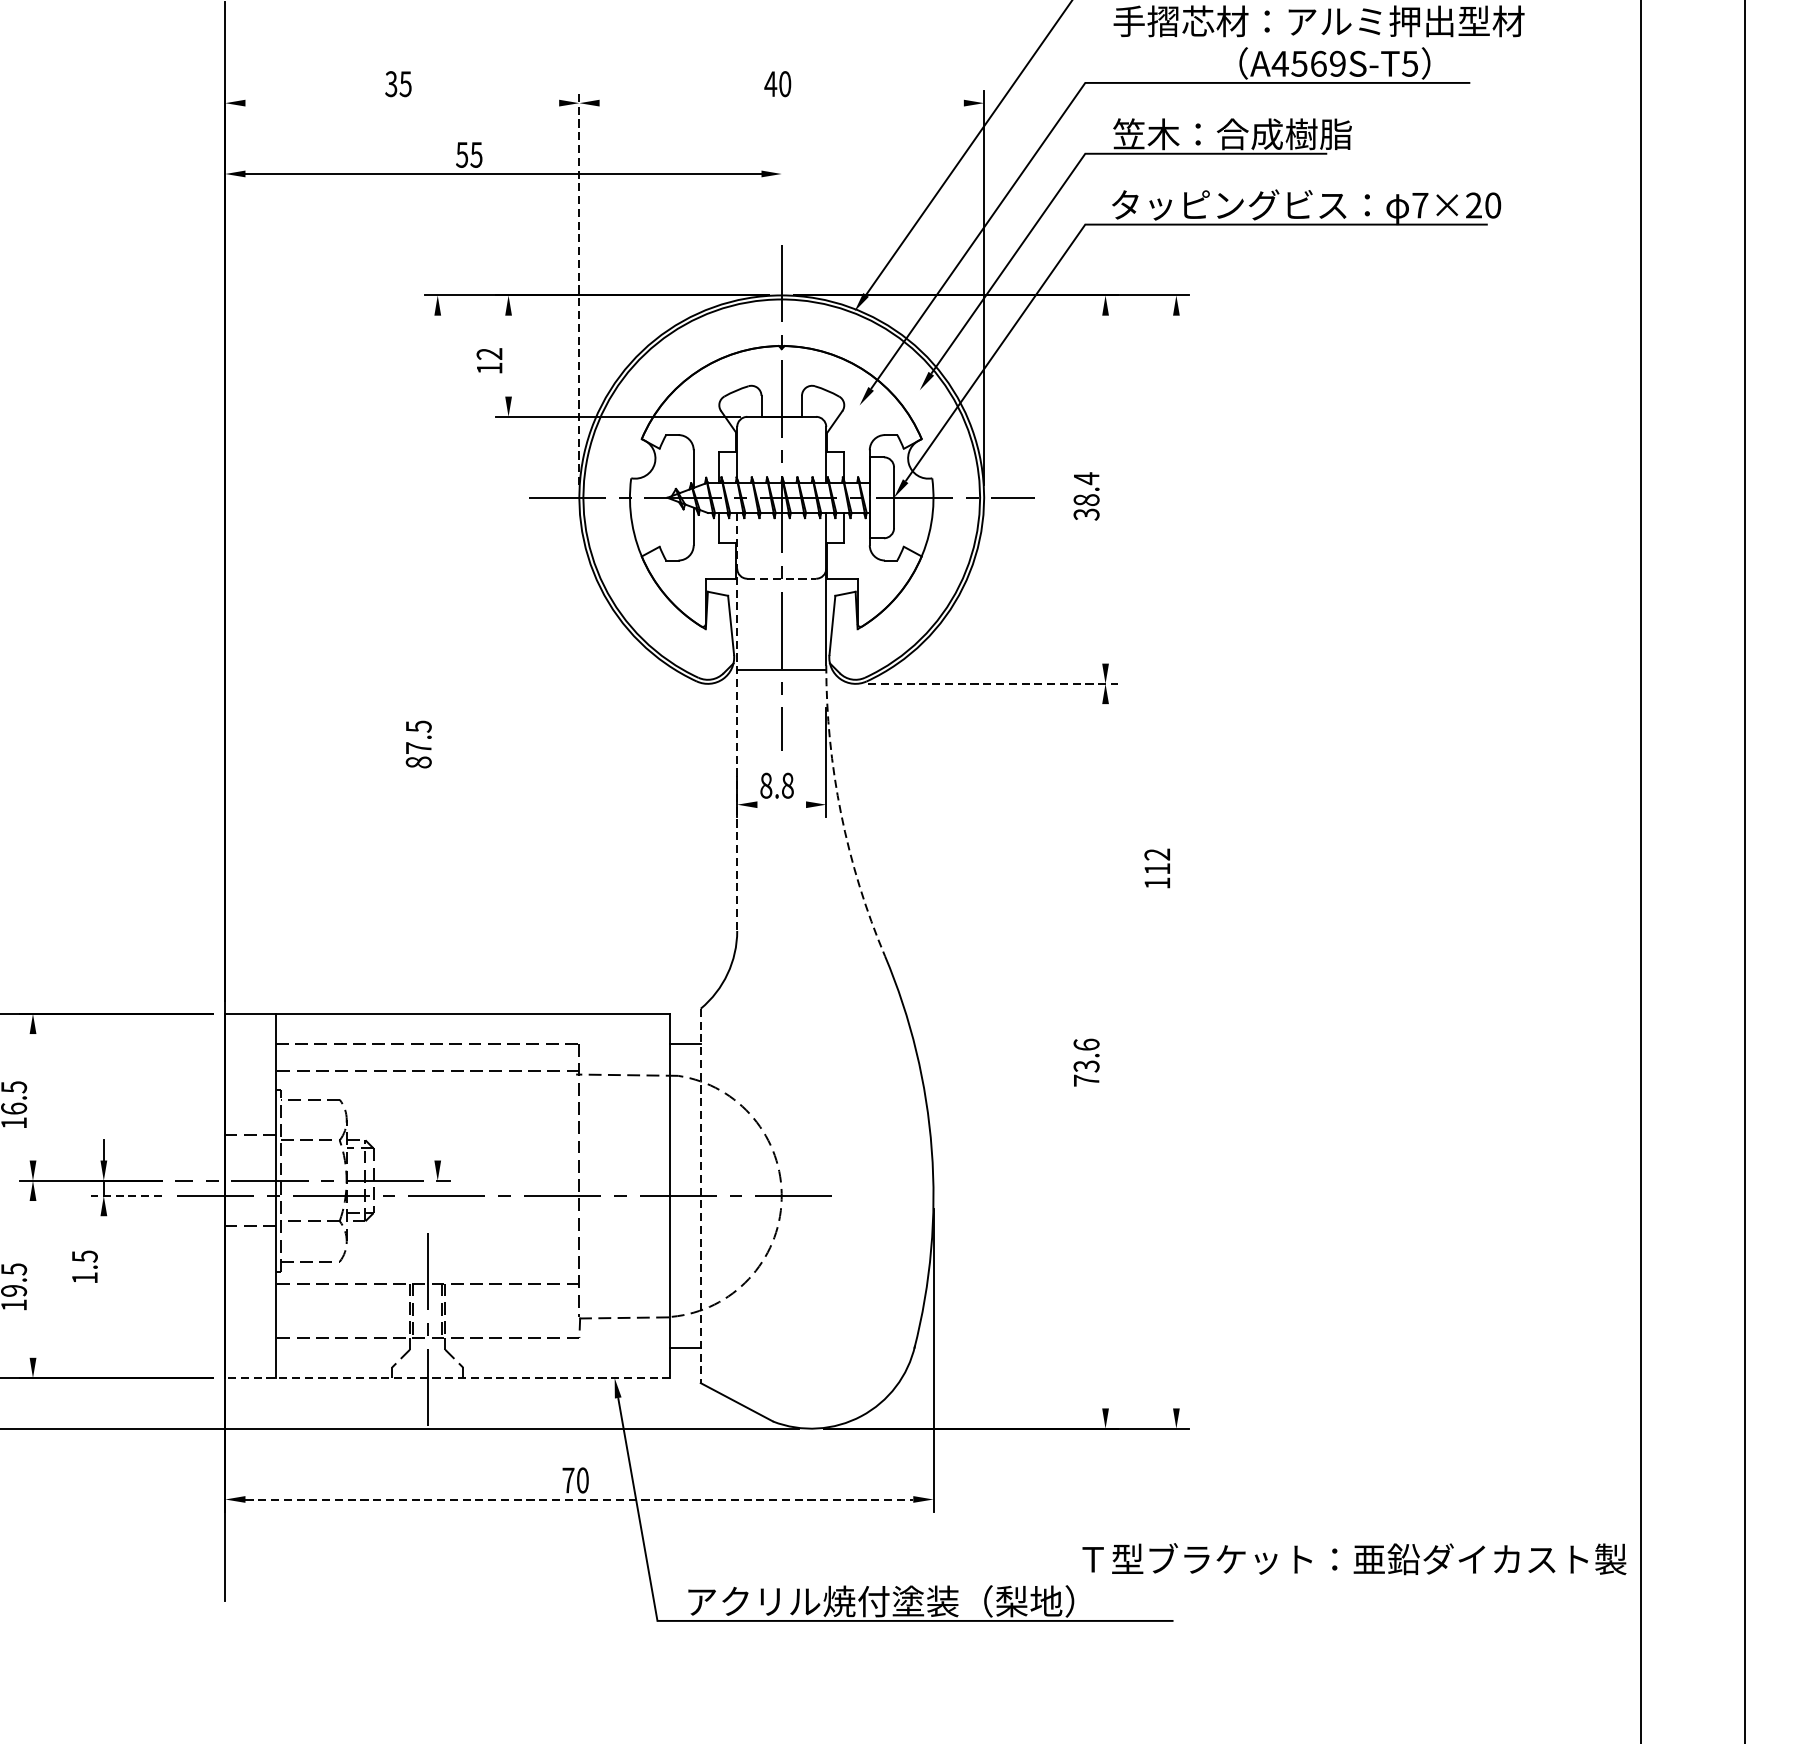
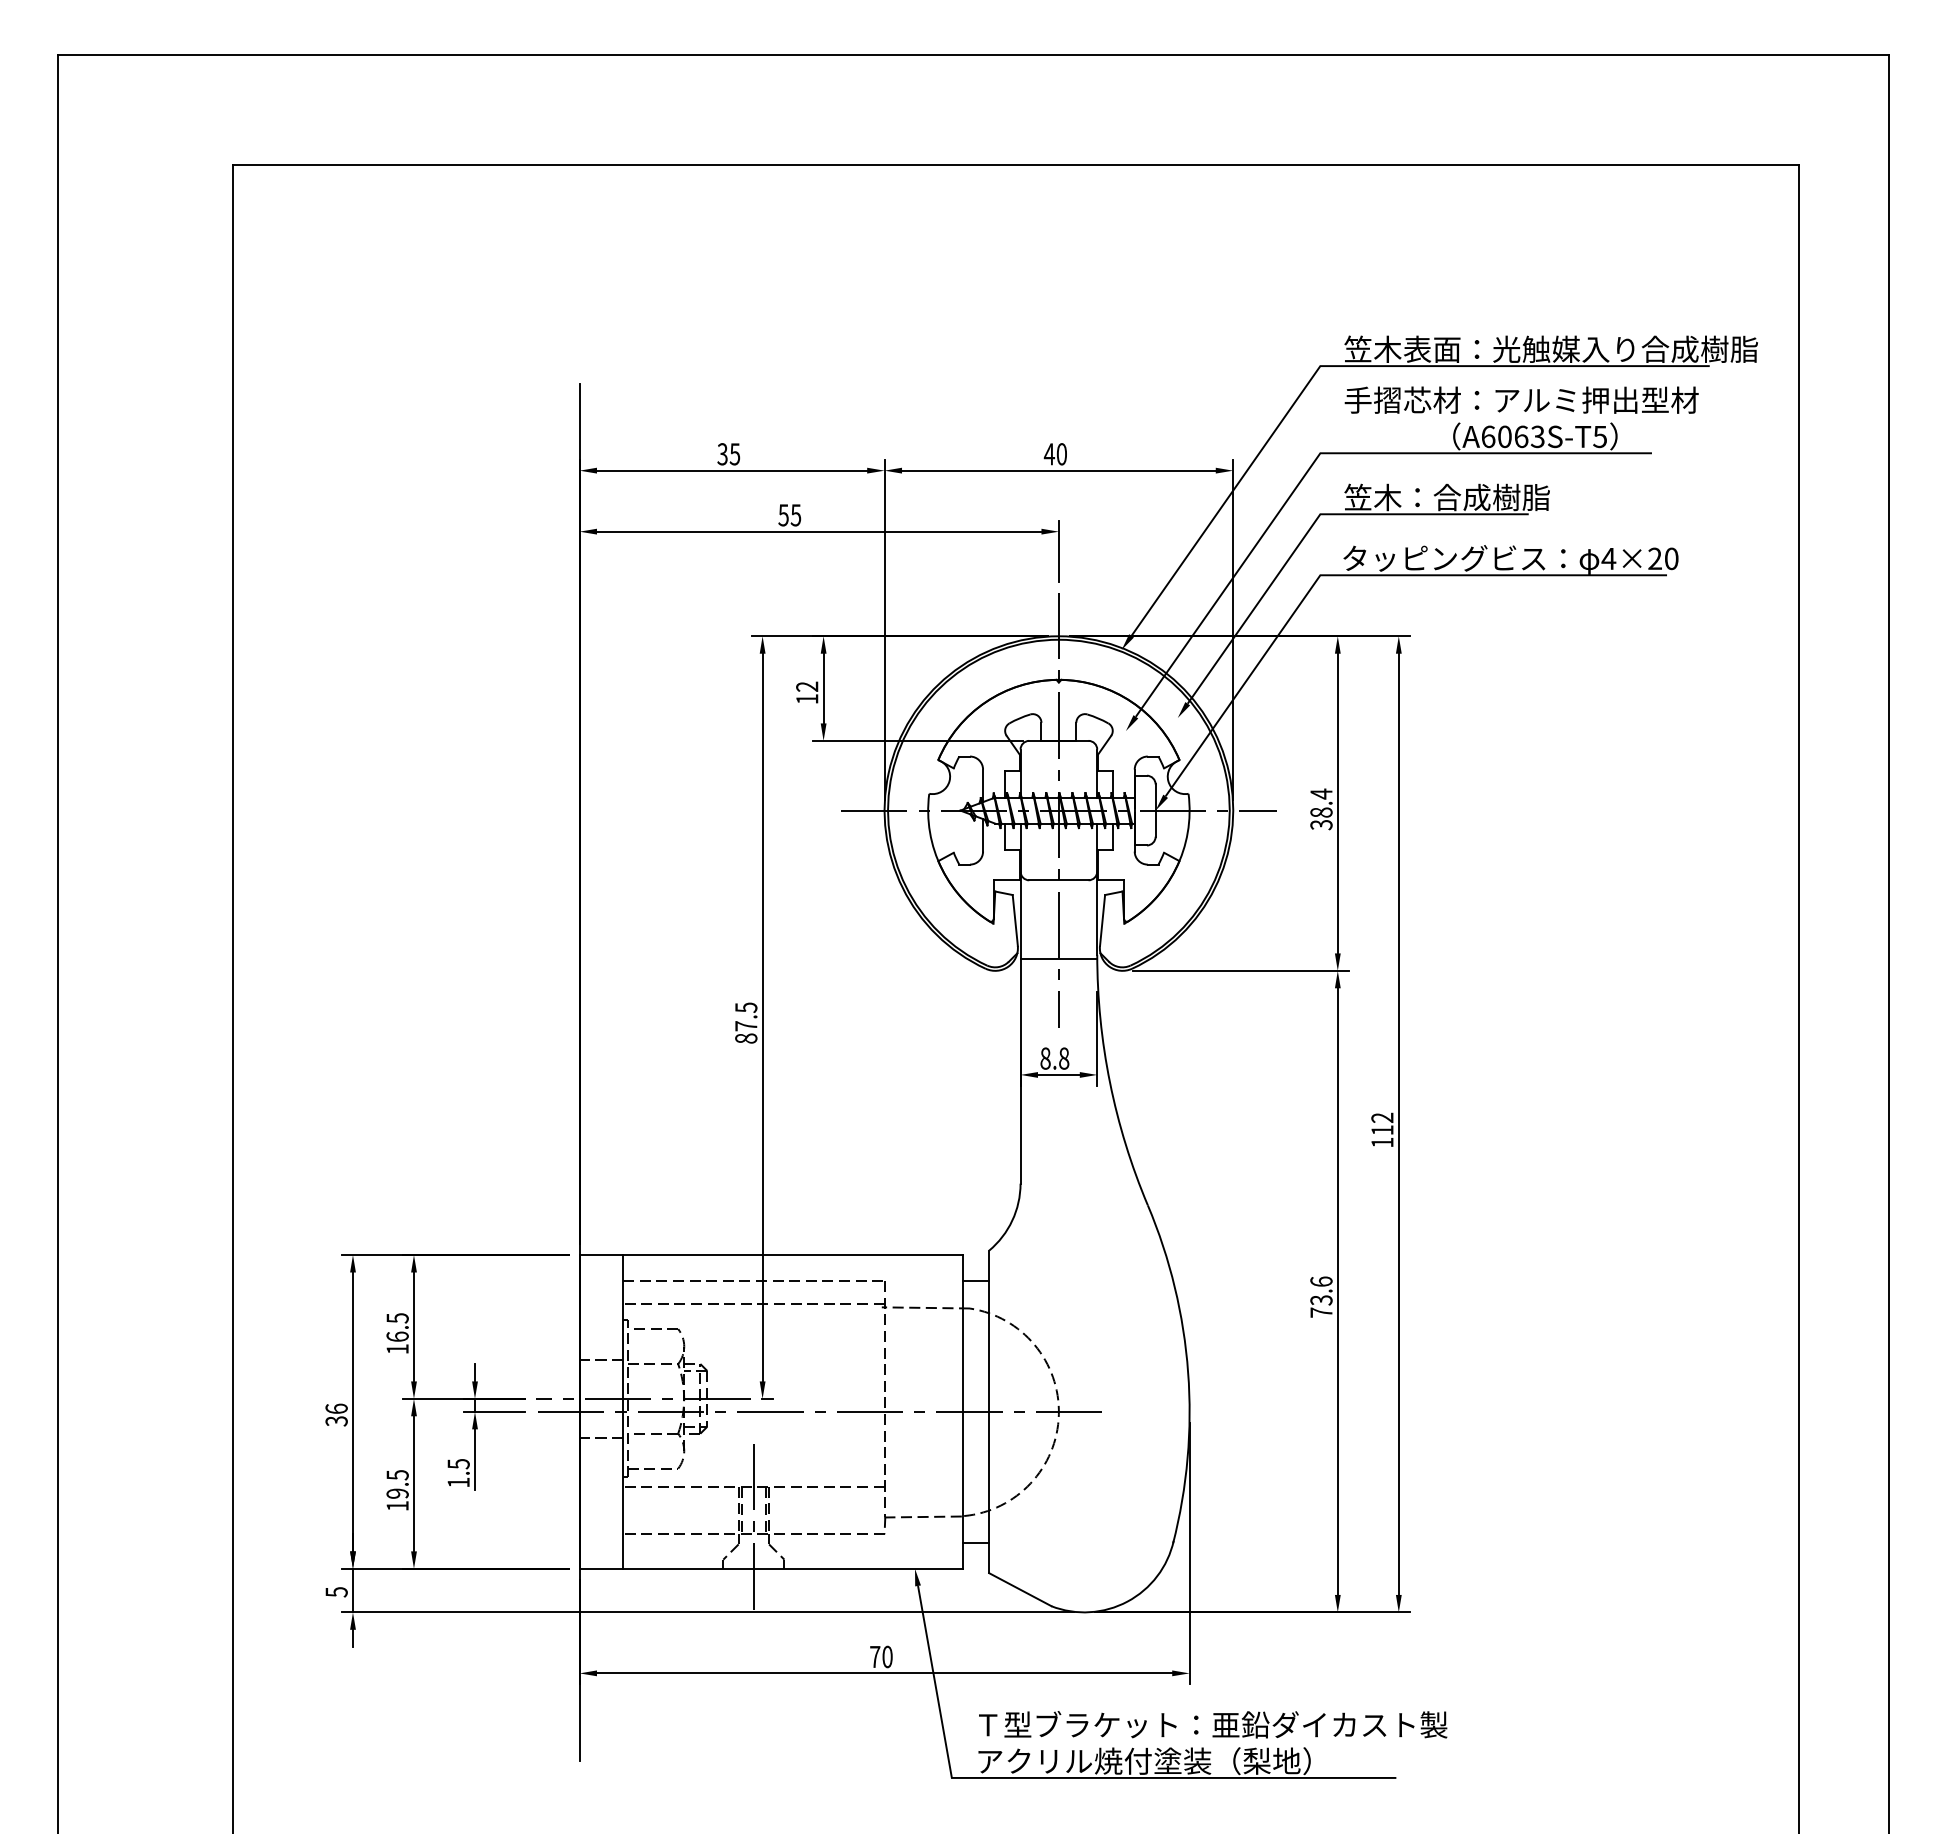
text: (1308, 63) -> (1512, 436), A4569S-T5 -> A6063S-T5
line: (402, 102) -> (732, 470), added
line: (781, 102) -> (1058, 470), added
line: (781, 195) -> (1058, 550), added
text: (1419, 205) -> (1608, 558), 7×20 -> 4×20
line: (579, 287) -> (884, 629), dashed -> solid
line: (508, 356) -> (823, 688), added
line: (1105, 489) -> (1337, 803), added
line: (781, 578) -> (1058, 880), dashed -> solid
line: (993, 683) -> (1241, 970), dashed -> solid
line: (737, 722) -> (1020, 1004), dashed -> solid
line: (437, 738) -> (762, 1017), added
line: (781, 804) -> (1058, 1074), added
arc: (841, 813) -> (1110, 1082), dashed -> solid
line: (1176, 861) -> (1398, 1123), added
line: (1105, 1056) -> (1337, 1291), added
line: (32, 1096) -> (413, 1326), added
line: (126, 1195) -> (494, 1411), dashed -> solid
line: (701, 1196) -> (989, 1412), dashed -> solid
line: (103, 1251) -> (474, 1459), added
line: (32, 1279) -> (413, 1483), added
line: (448, 1377) -> (771, 1568), dashed -> solid
line: (579, 1499) -> (884, 1673), dashed -> solid
text: (1354, 1558) -> (1213, 1724), moved

